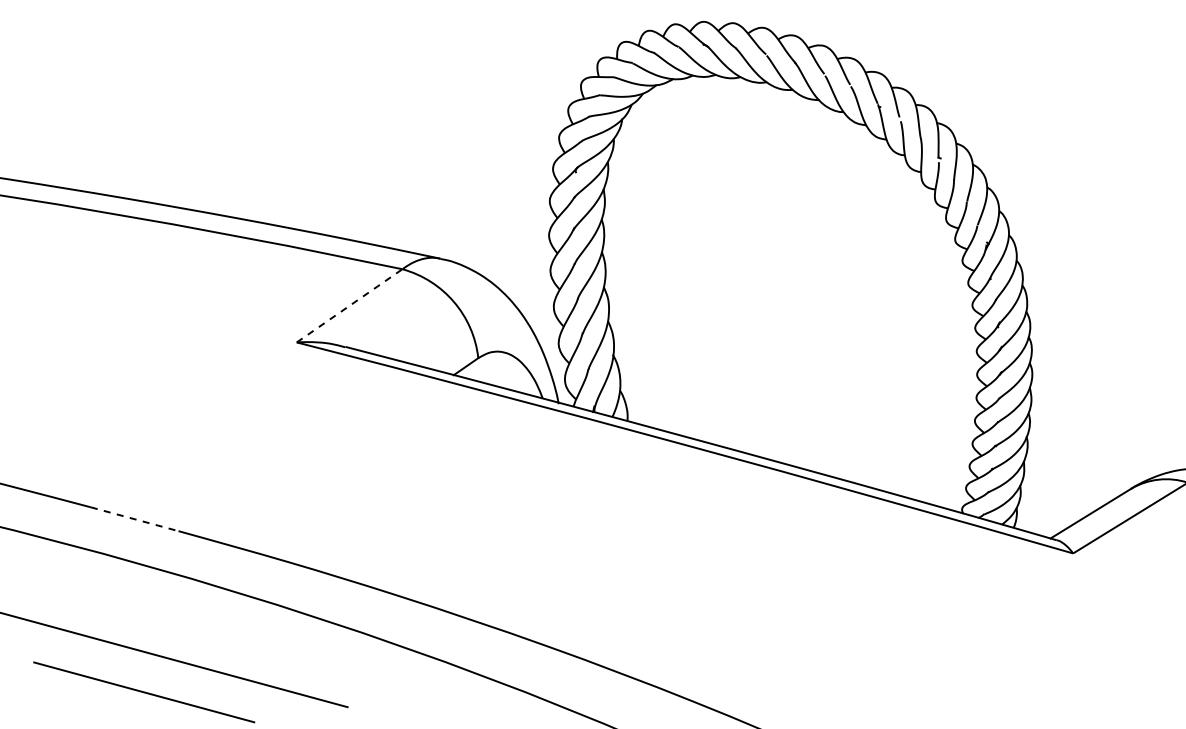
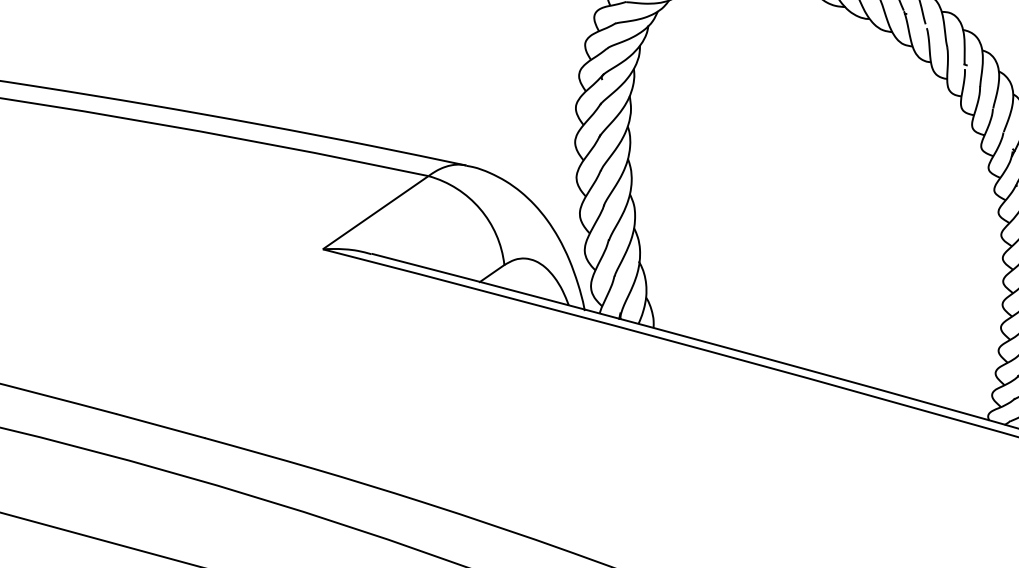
line: (350, 305) -> (376, 212), dashed -> solid
line: (135, 519) -> (161, 426), dashed -> solid

